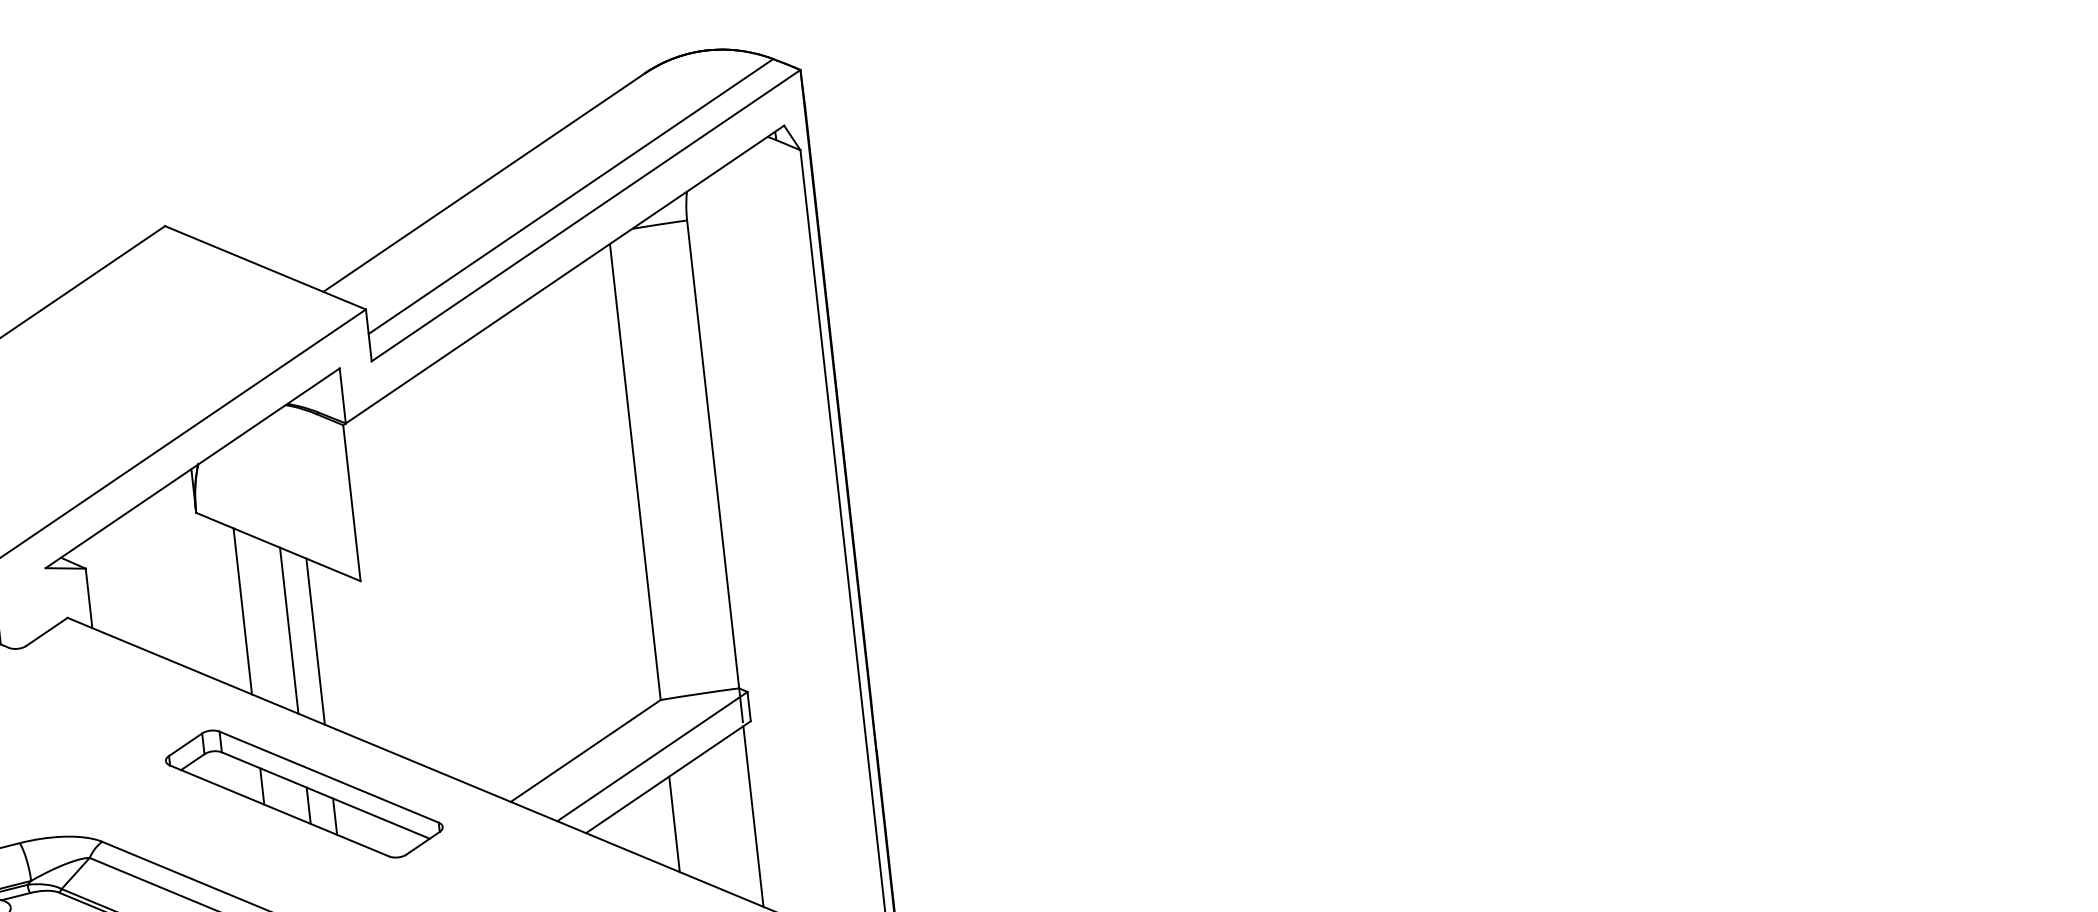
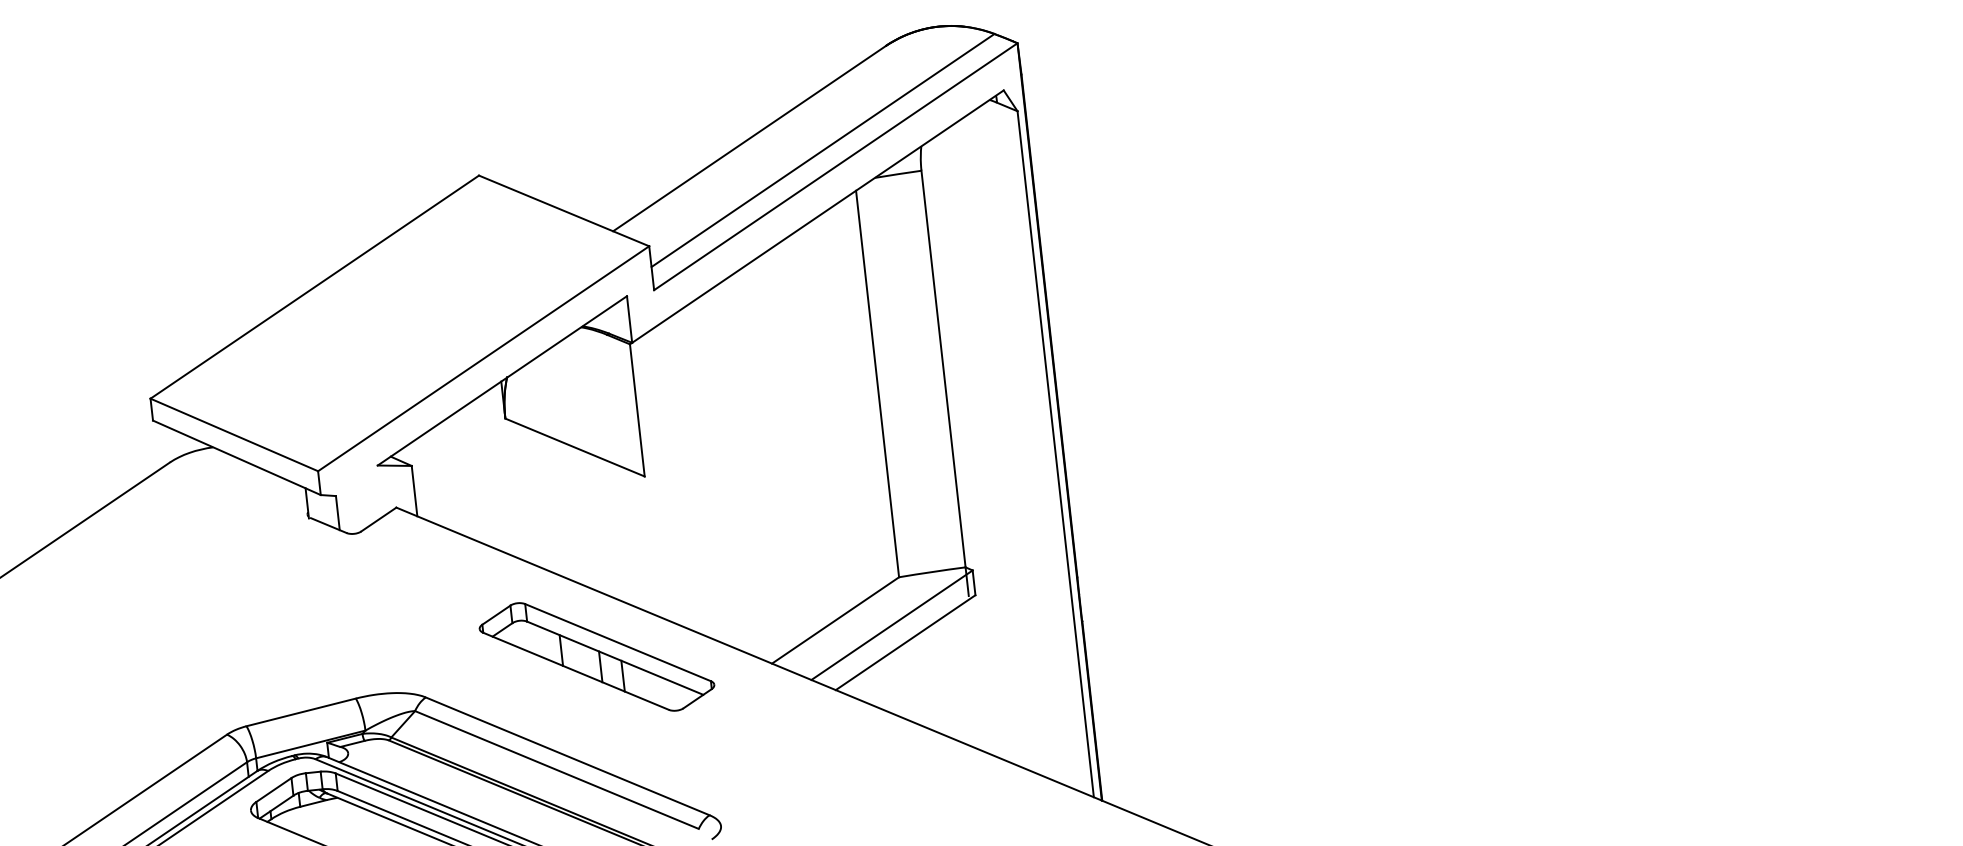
line: (242, 610) -> (544, 501), removed
line: (289, 630) -> (584, 518), removed
line: (315, 641) -> (606, 527), removed
line: (753, 815) -> (977, 675), removed
line: (674, 824) -> (910, 682), removed

